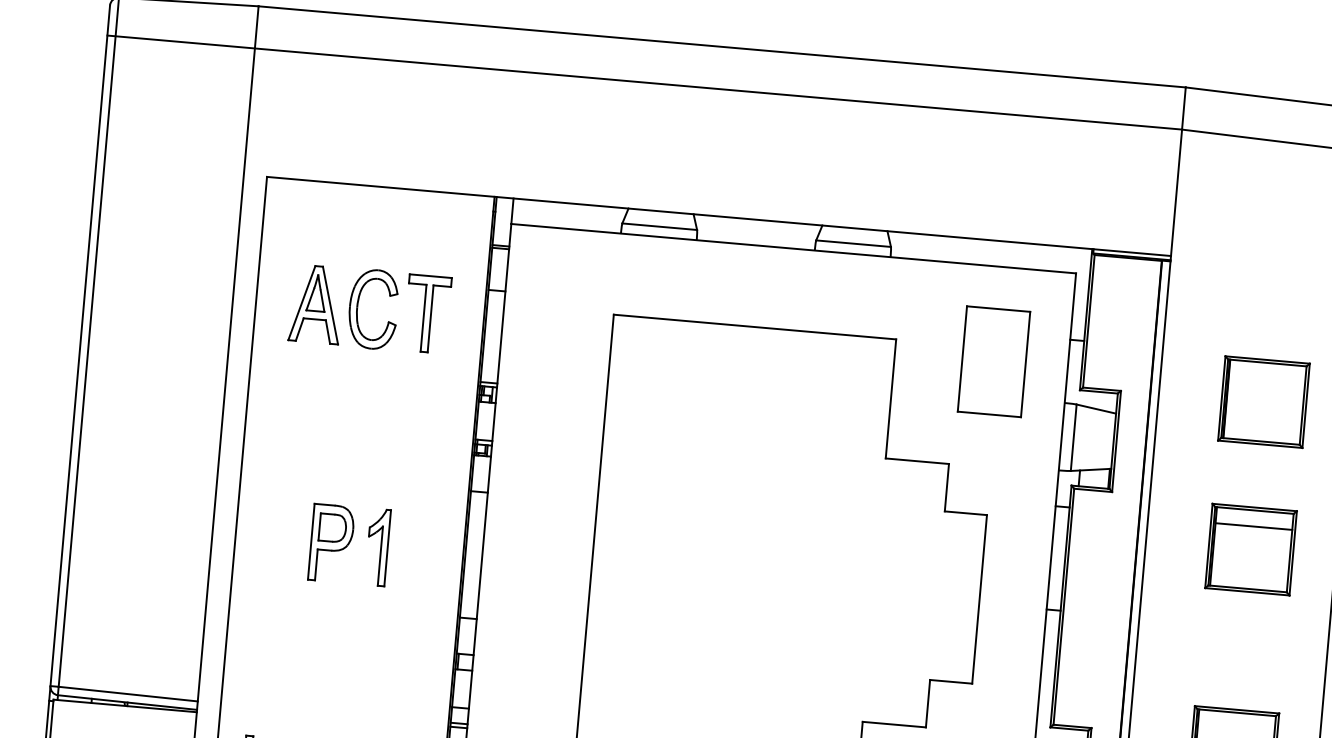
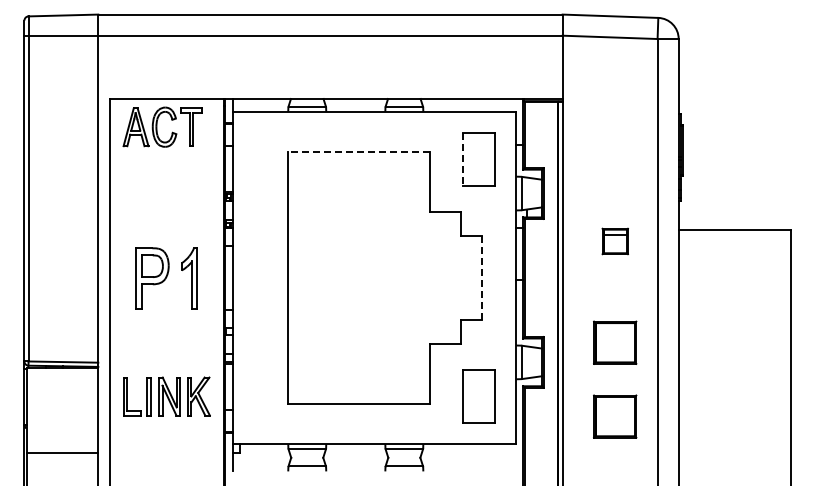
part: (369, 307) -> (162, 126), moved
line: (754, 327) -> (358, 152), solid -> dashed
line: (962, 359) -> (463, 159), solid -> dashed
part: (1264, 402) -> (615, 167), removed
part: (348, 543) -> (166, 277), size x1.6
part: (1251, 549) -> (615, 241), size x0.6
line: (979, 598) -> (482, 277), solid -> dashed

